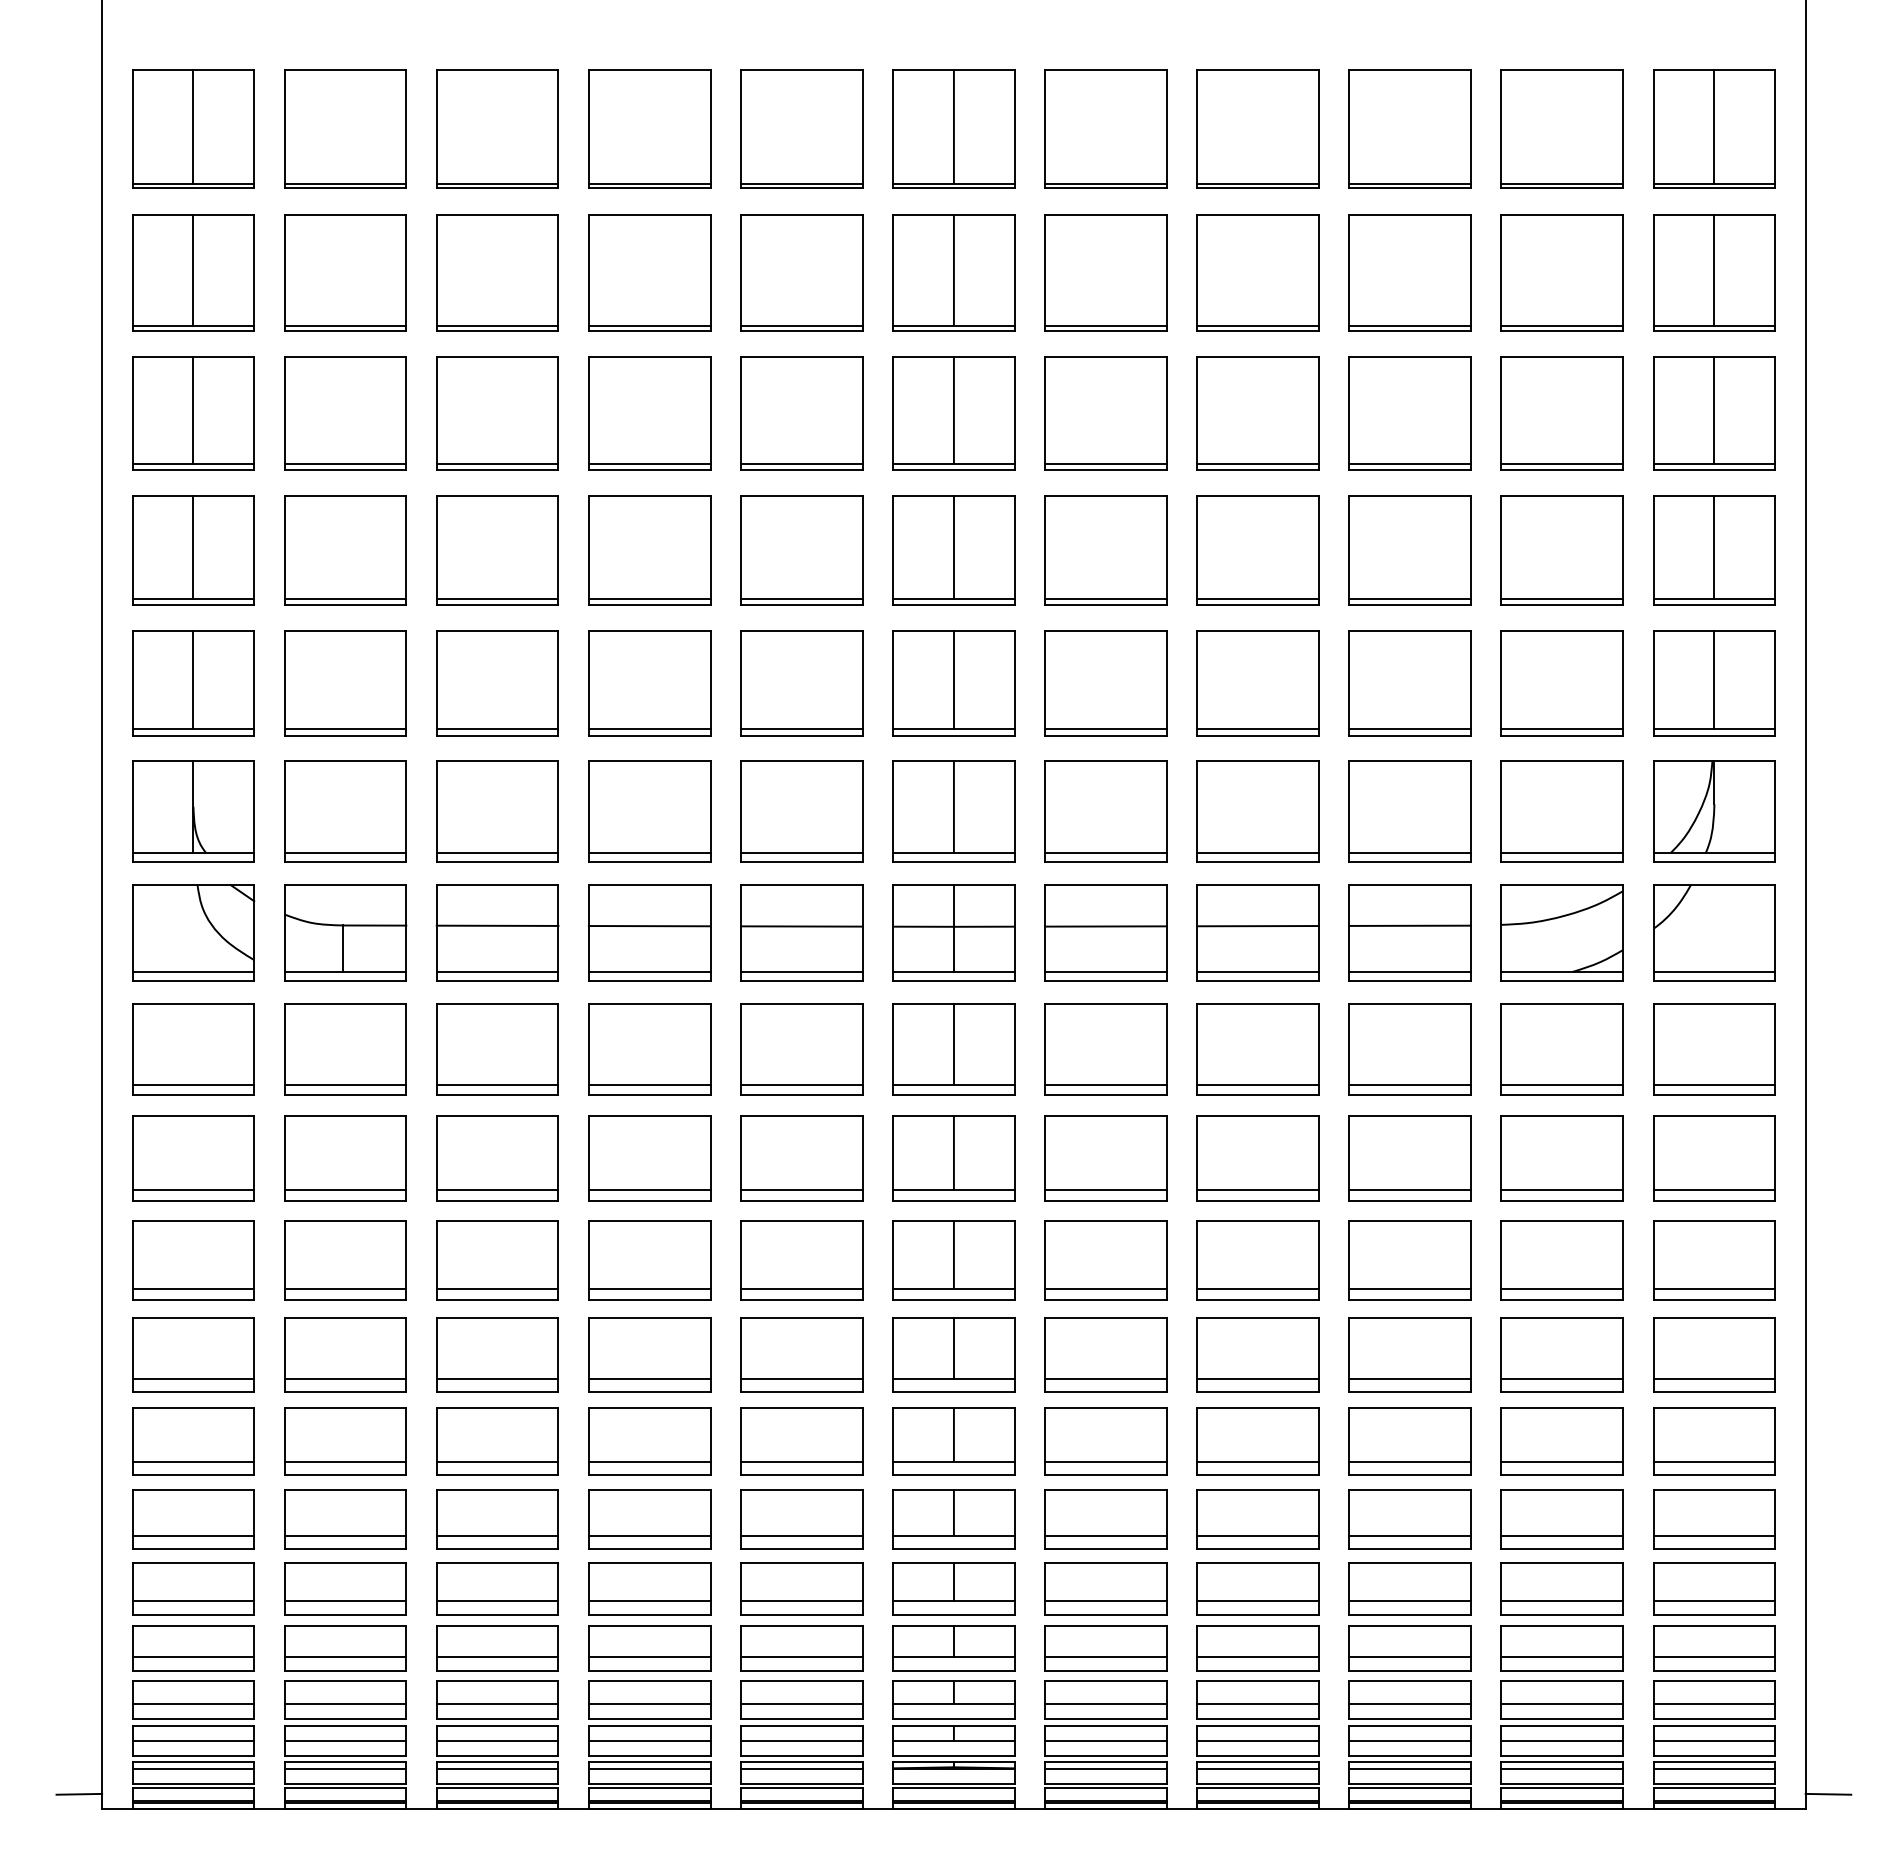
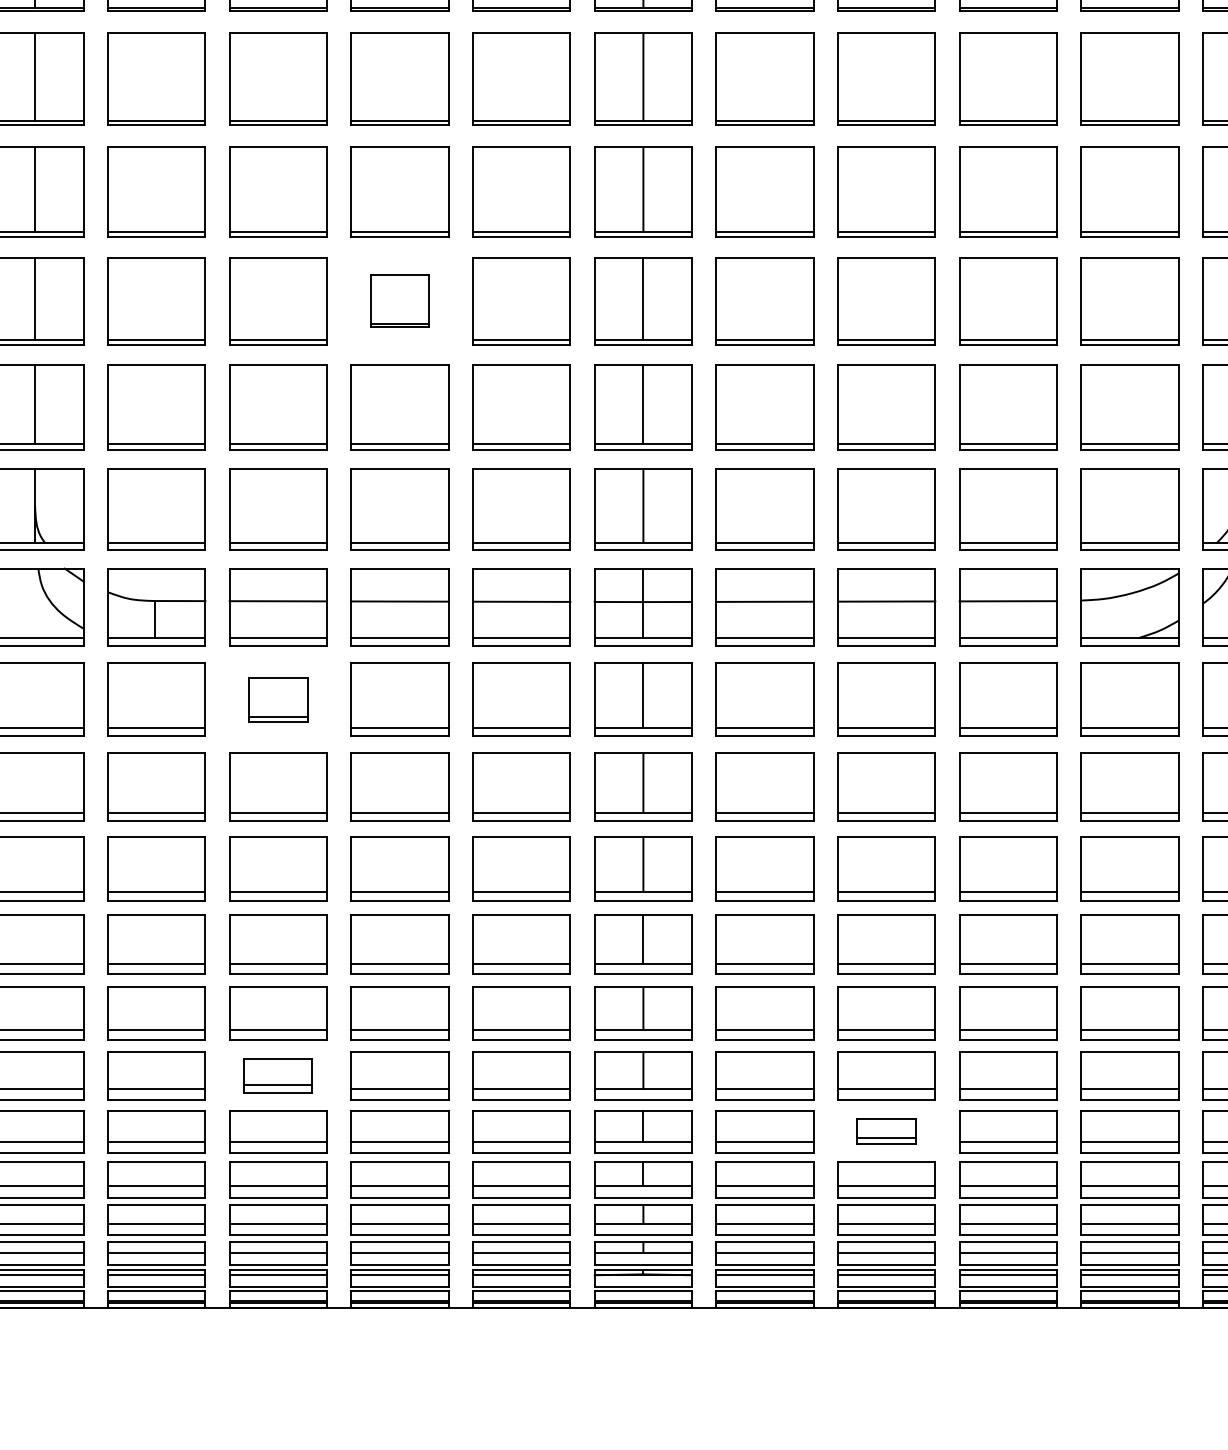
part: (649, 550) -> (399, 301), size x0.6
part: (497, 1049) -> (278, 700), size x0.6
part: (497, 1519) -> (278, 1076), size x0.7
part: (1257, 1588) -> (886, 1131), size x0.6

